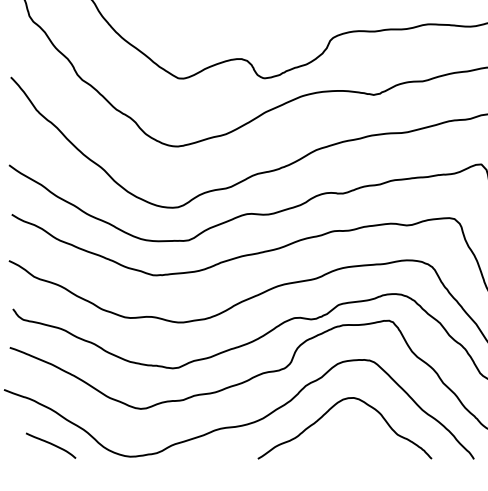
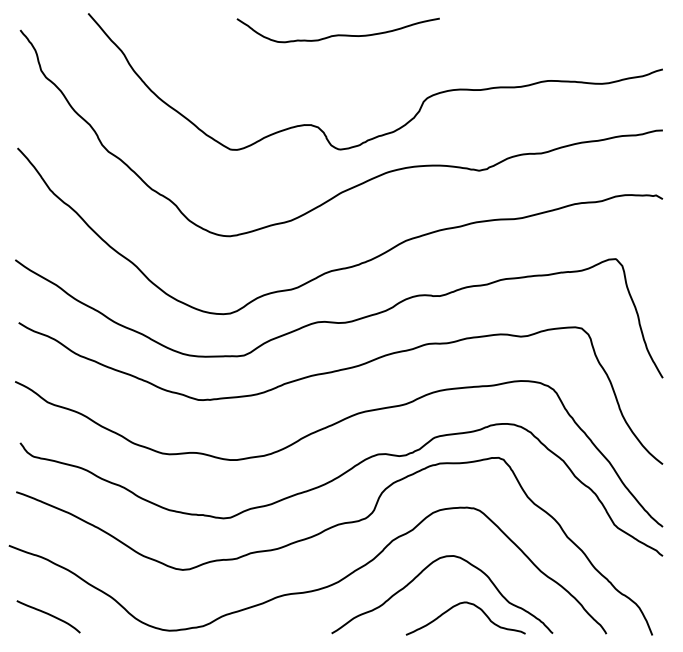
curve: (366, 436) -> (469, 604), added
curve: (50, 444) -> (48, 615), moved

